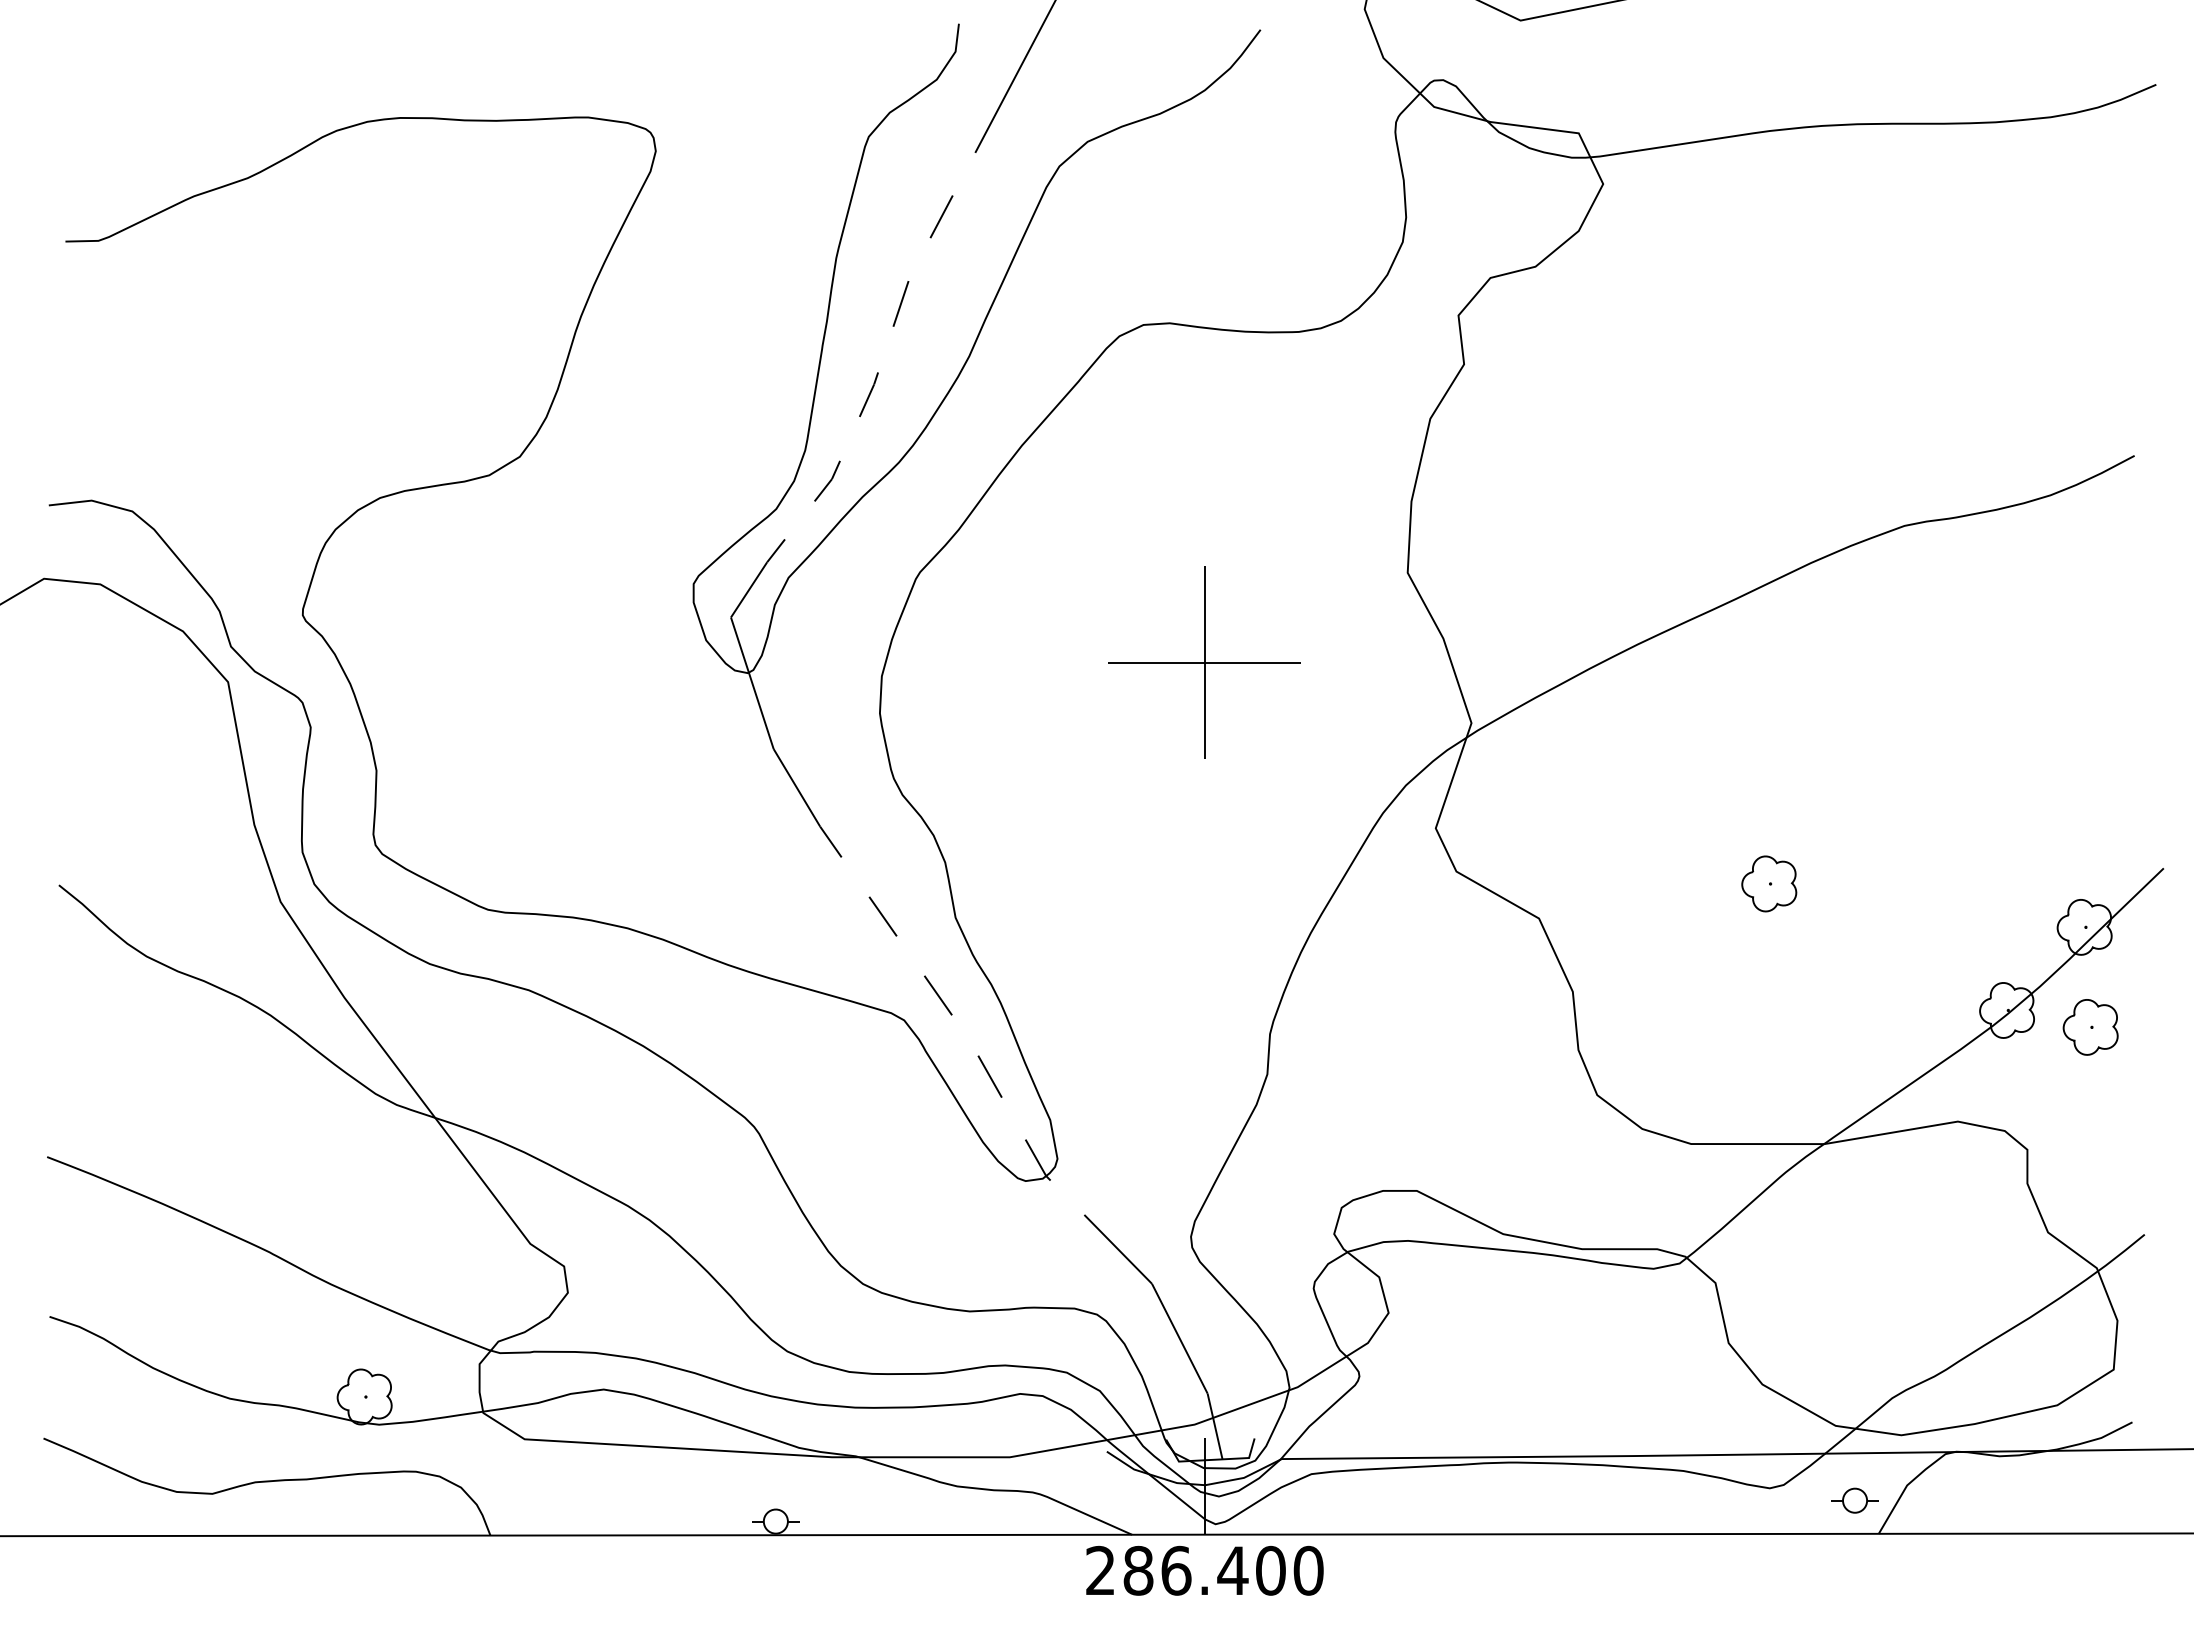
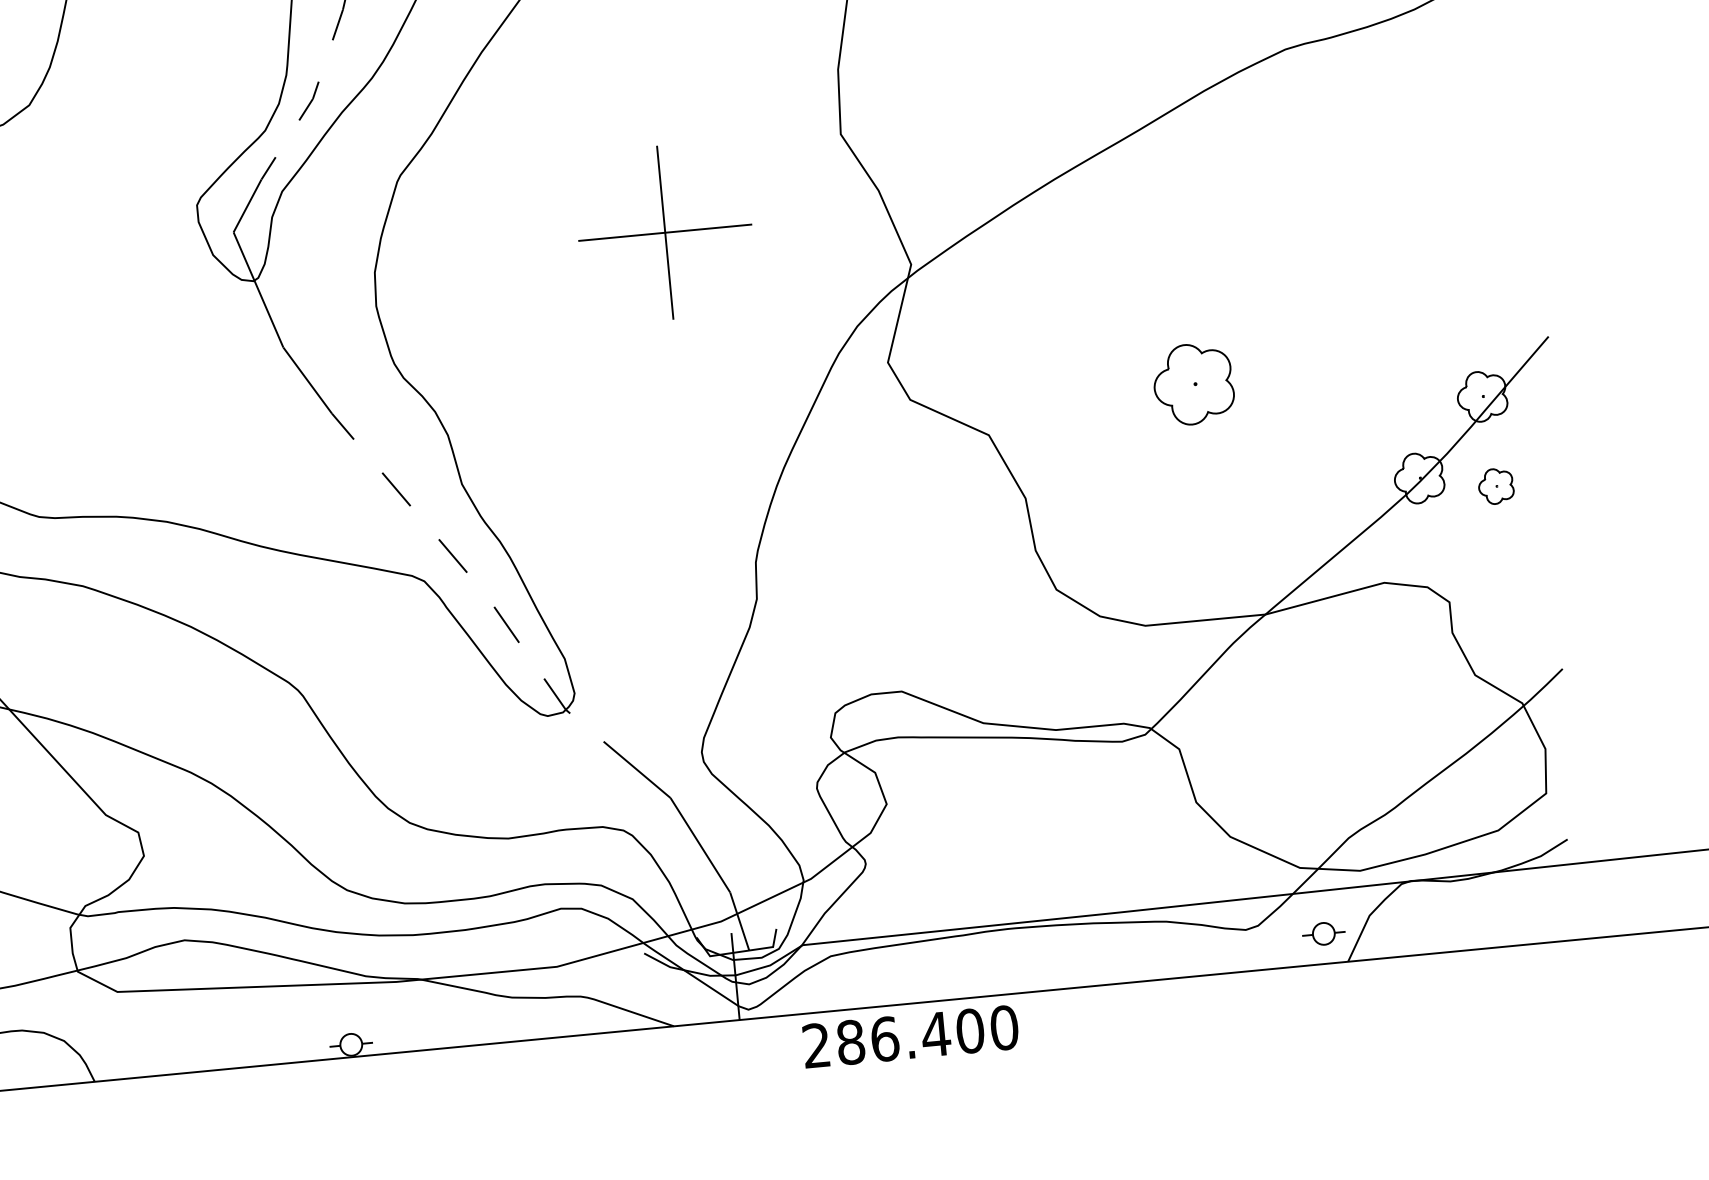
part: (1769, 883) -> (1193, 383), size x1.6
part: (2090, 1027) -> (1496, 486), size x0.7
text: (1204, 1570) -> (910, 1036), moved

